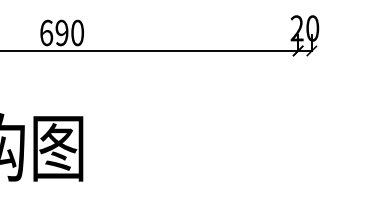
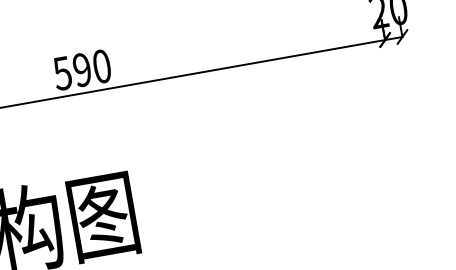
text: (46, 32) -> (62, 72), 690 -> 590

